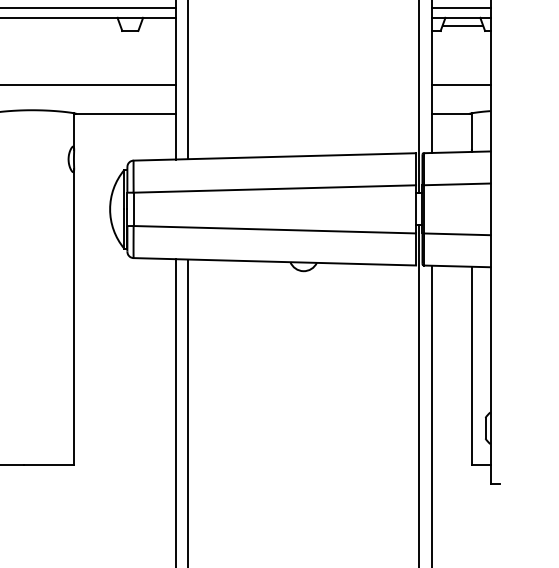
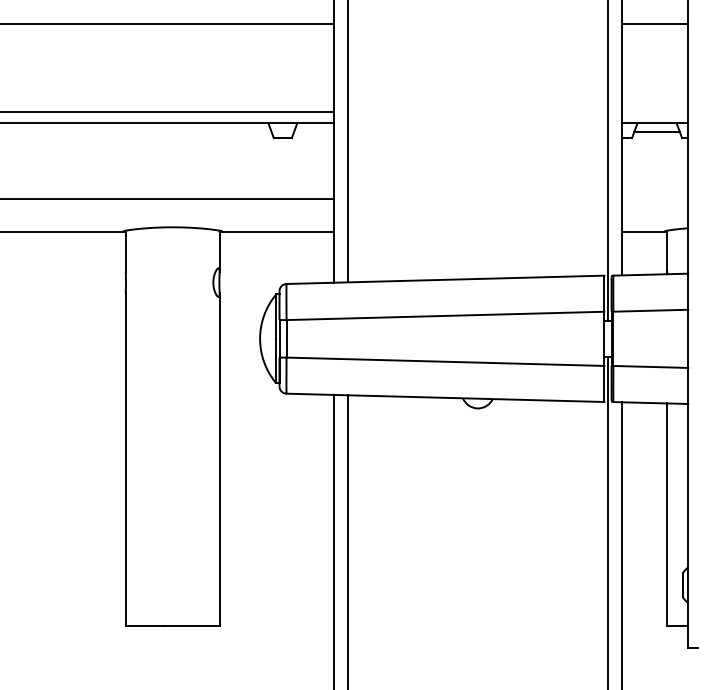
line: (461, 8) -> (655, 112), removed
line: (461, 84) -> (655, 198), removed

